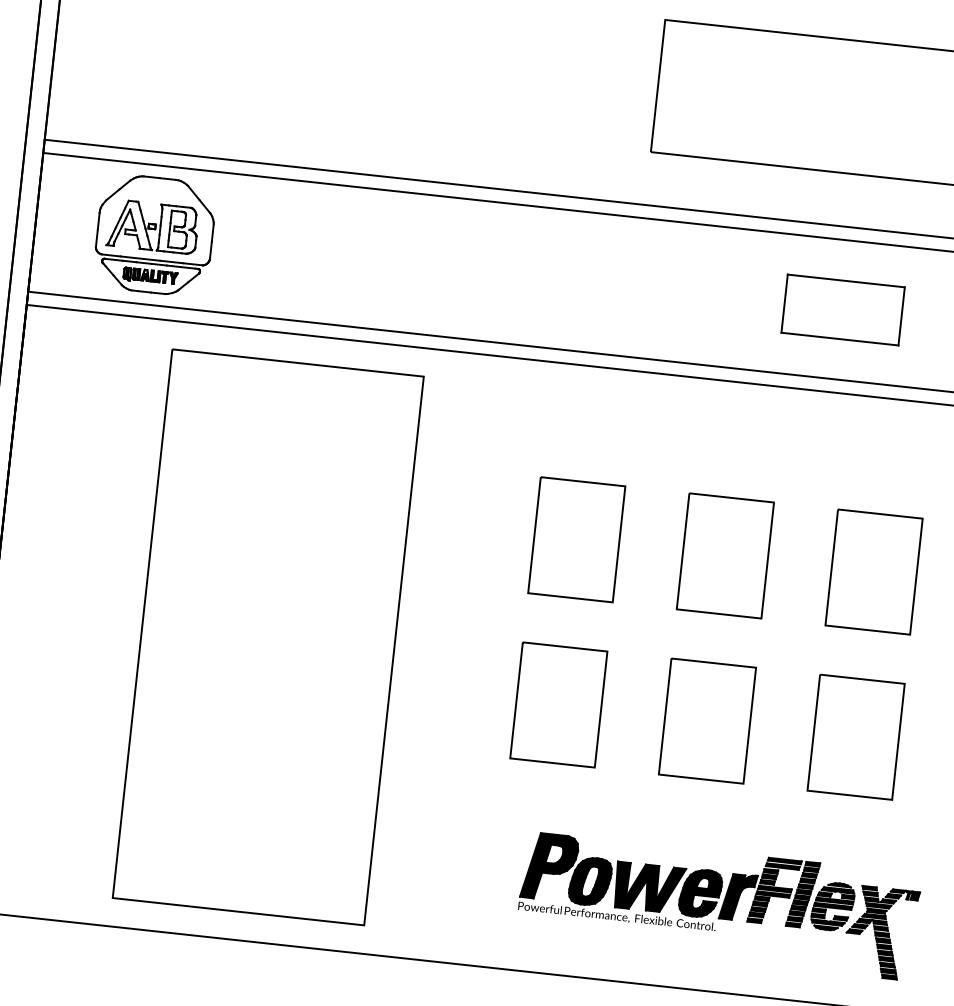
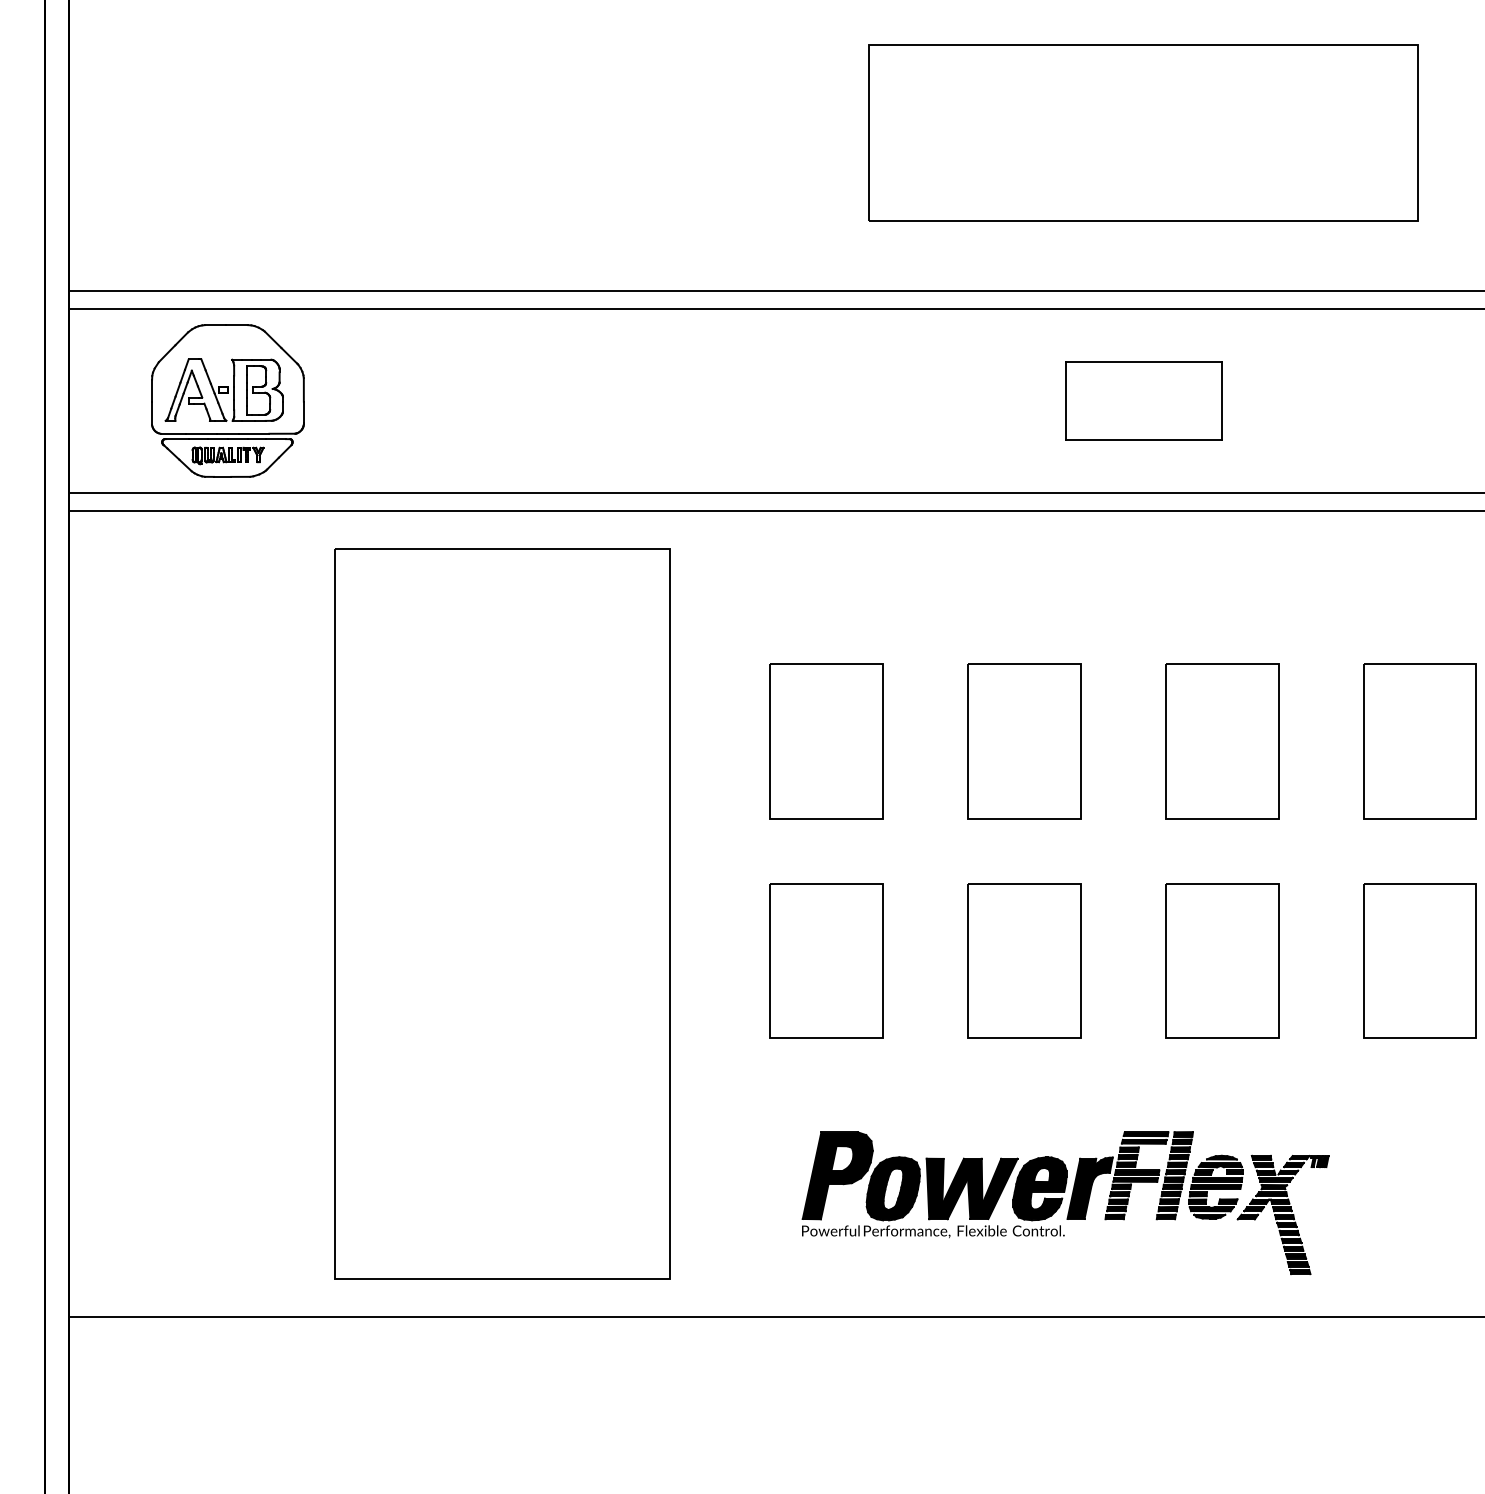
part: (268, 637) -> (502, 913), moved

